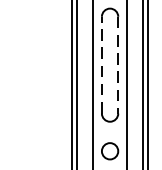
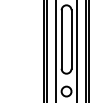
line: (101, 65) -> (61, 39), dashed -> solid
line: (118, 66) -> (71, 40), dashed -> solid

